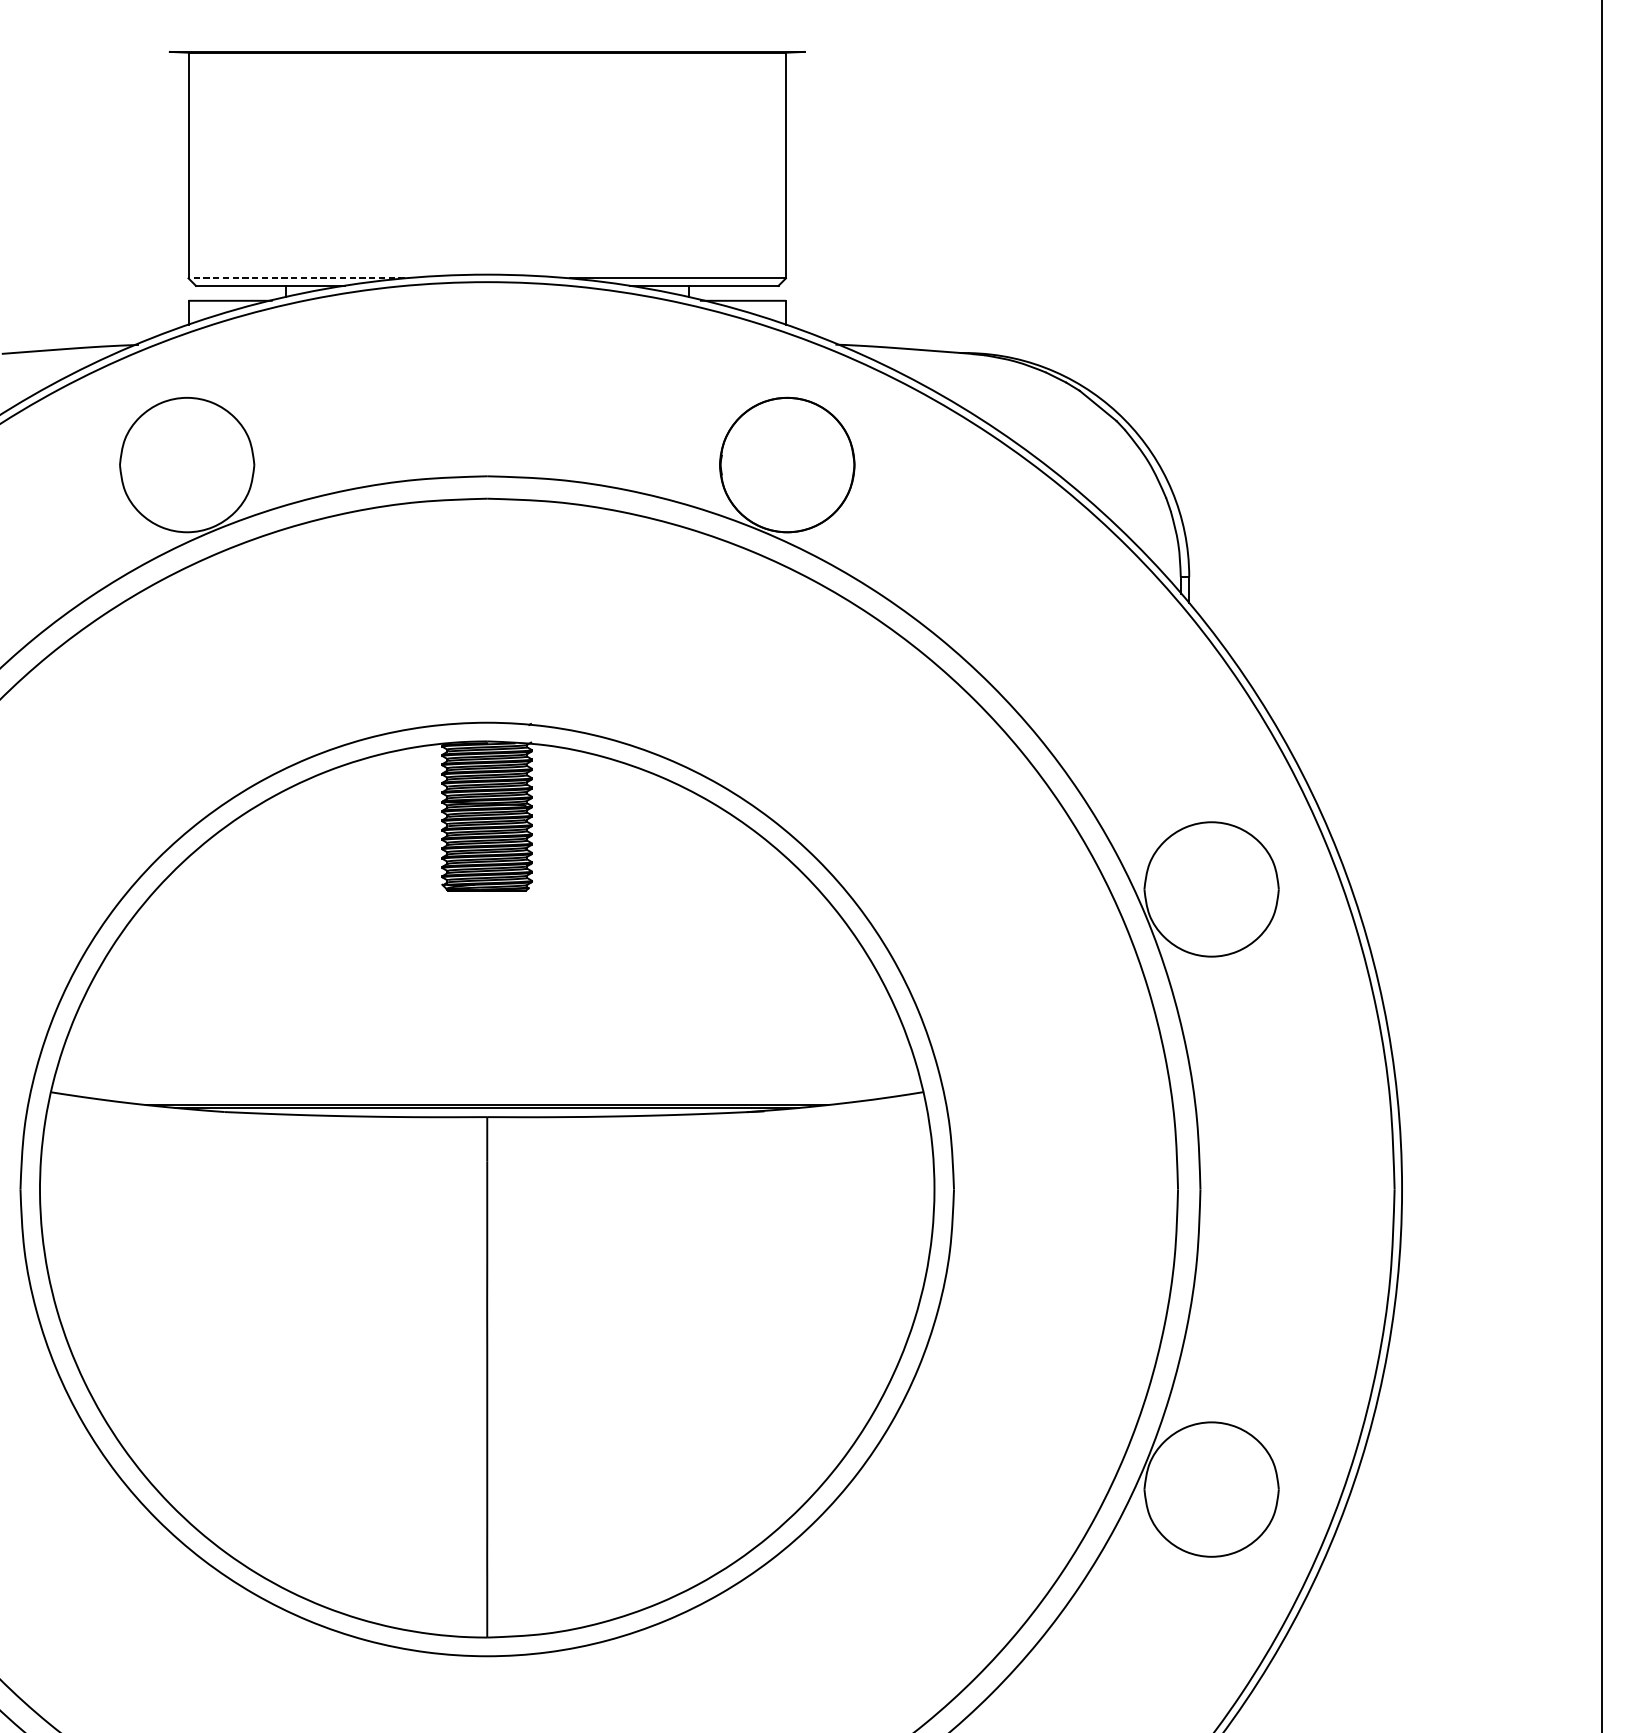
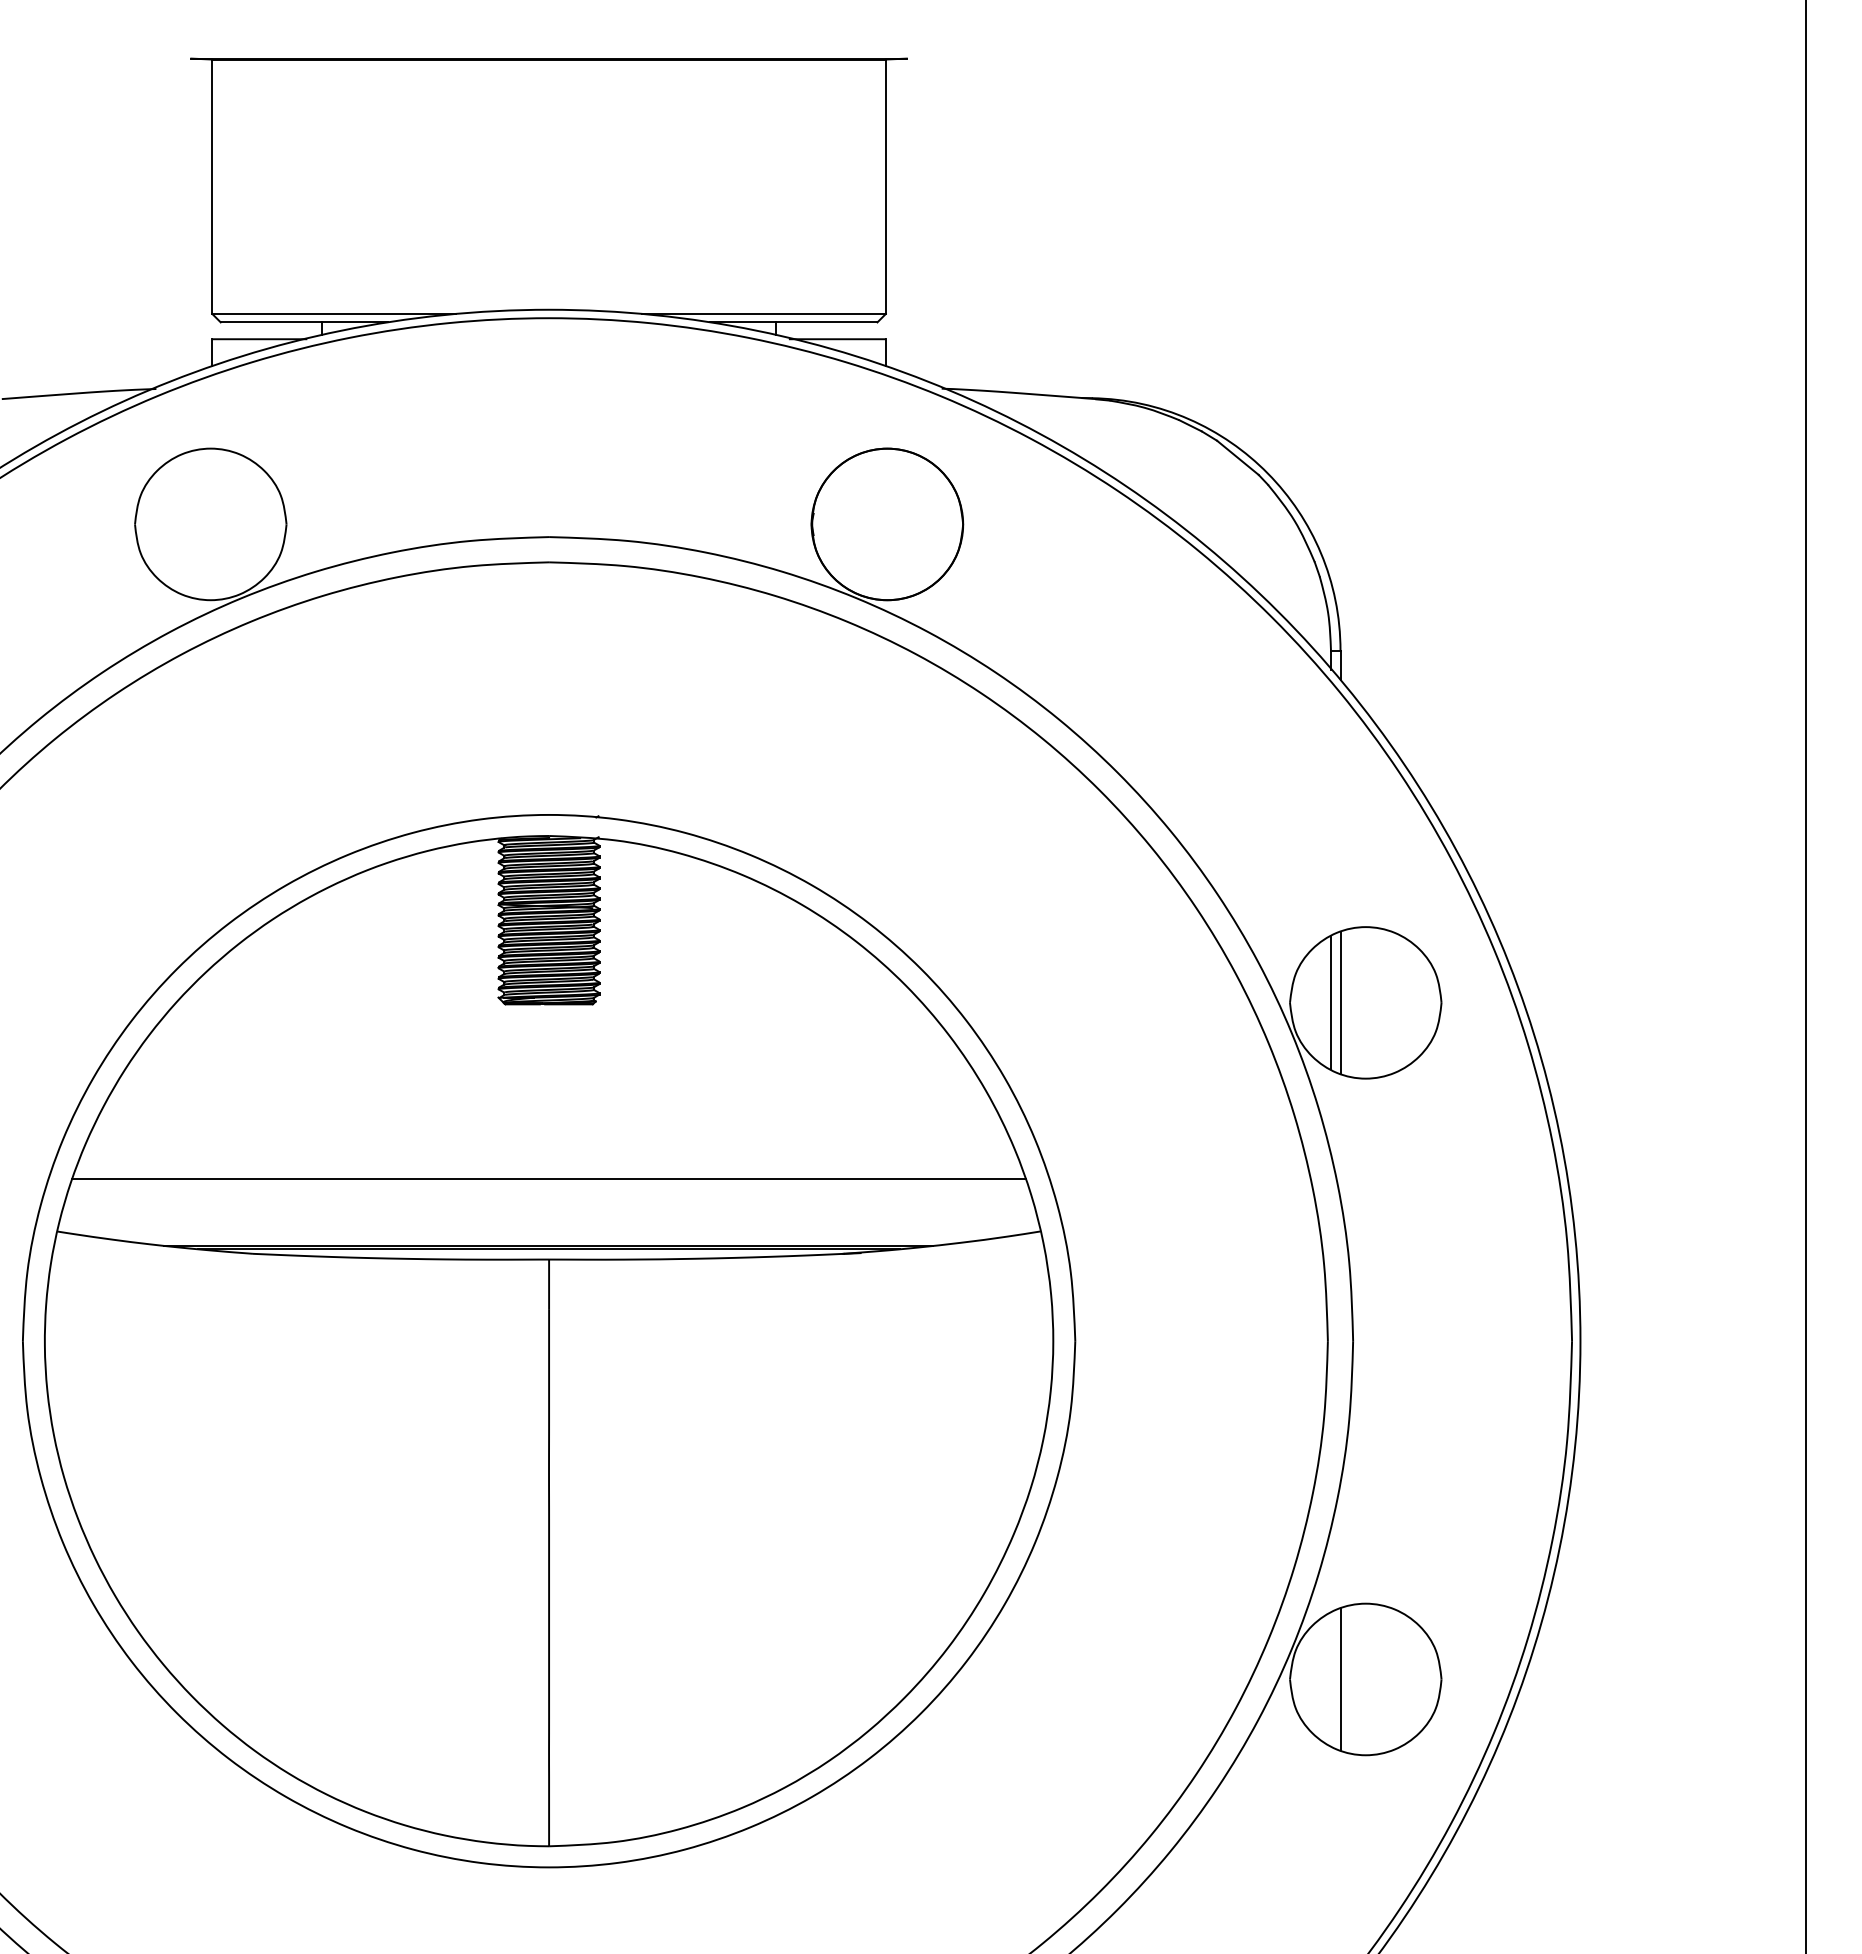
line: (296, 277) -> (334, 313), dashed -> solid
line: (1181, 889) -> (1331, 1002), added
line: (1189, 889) -> (1340, 1002), added
line: (486, 1045) -> (548, 1178), added
line: (1189, 1489) -> (1340, 1679), added

